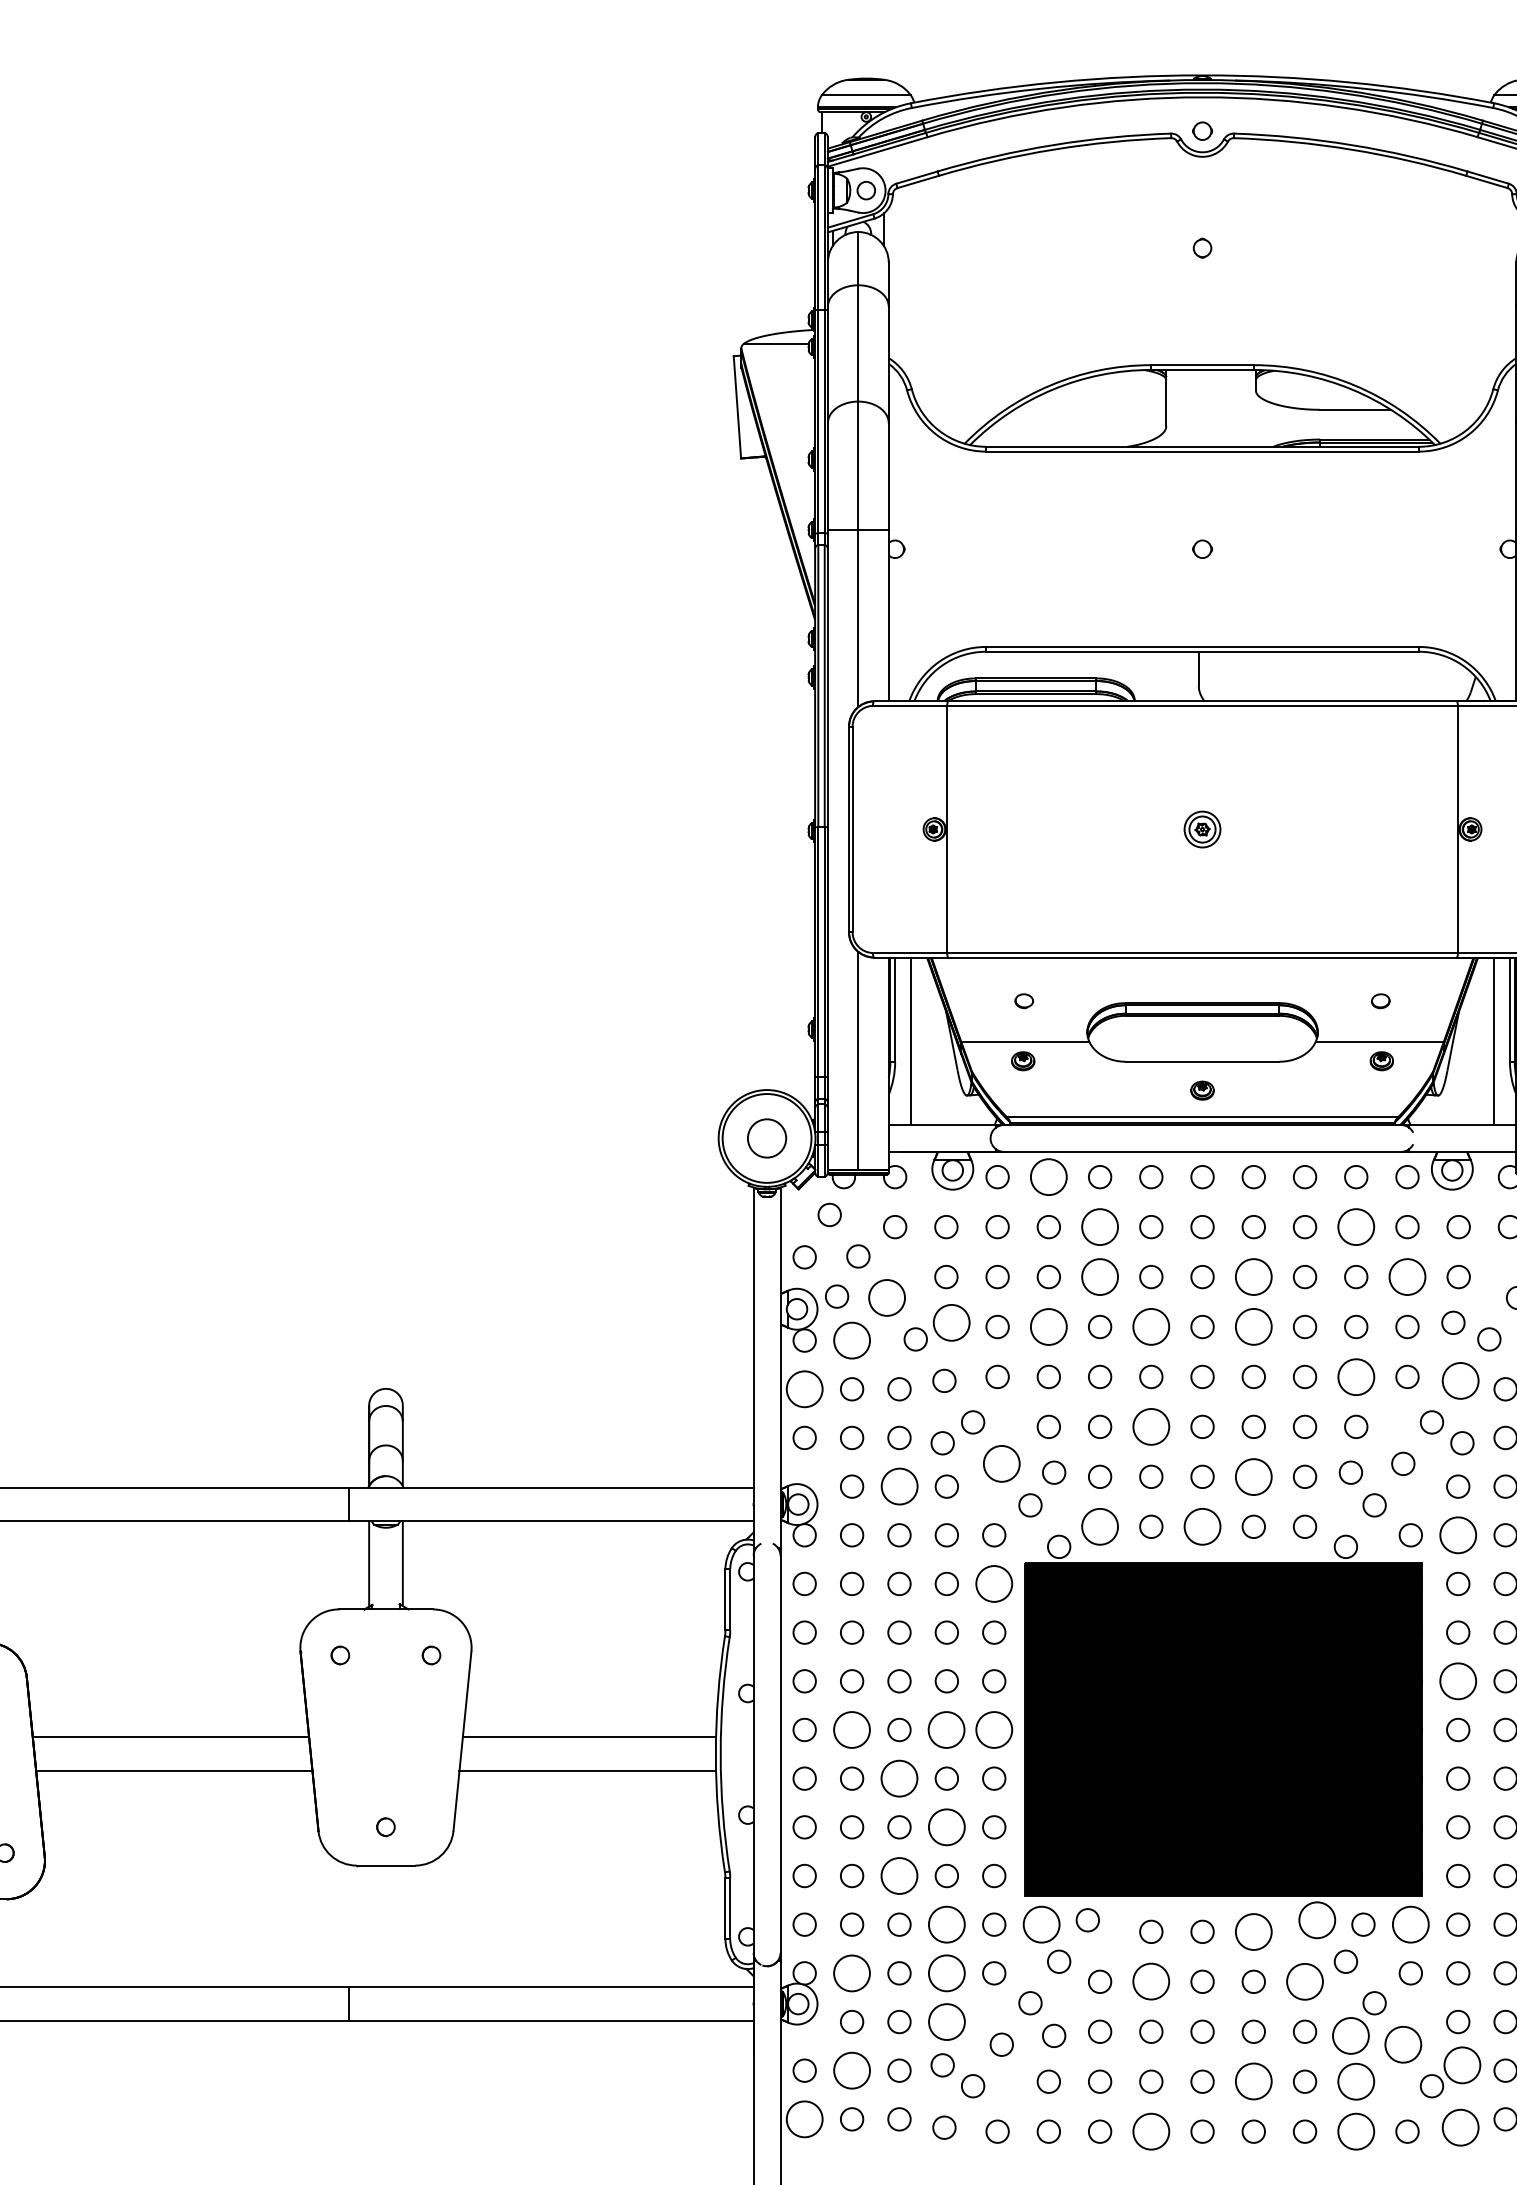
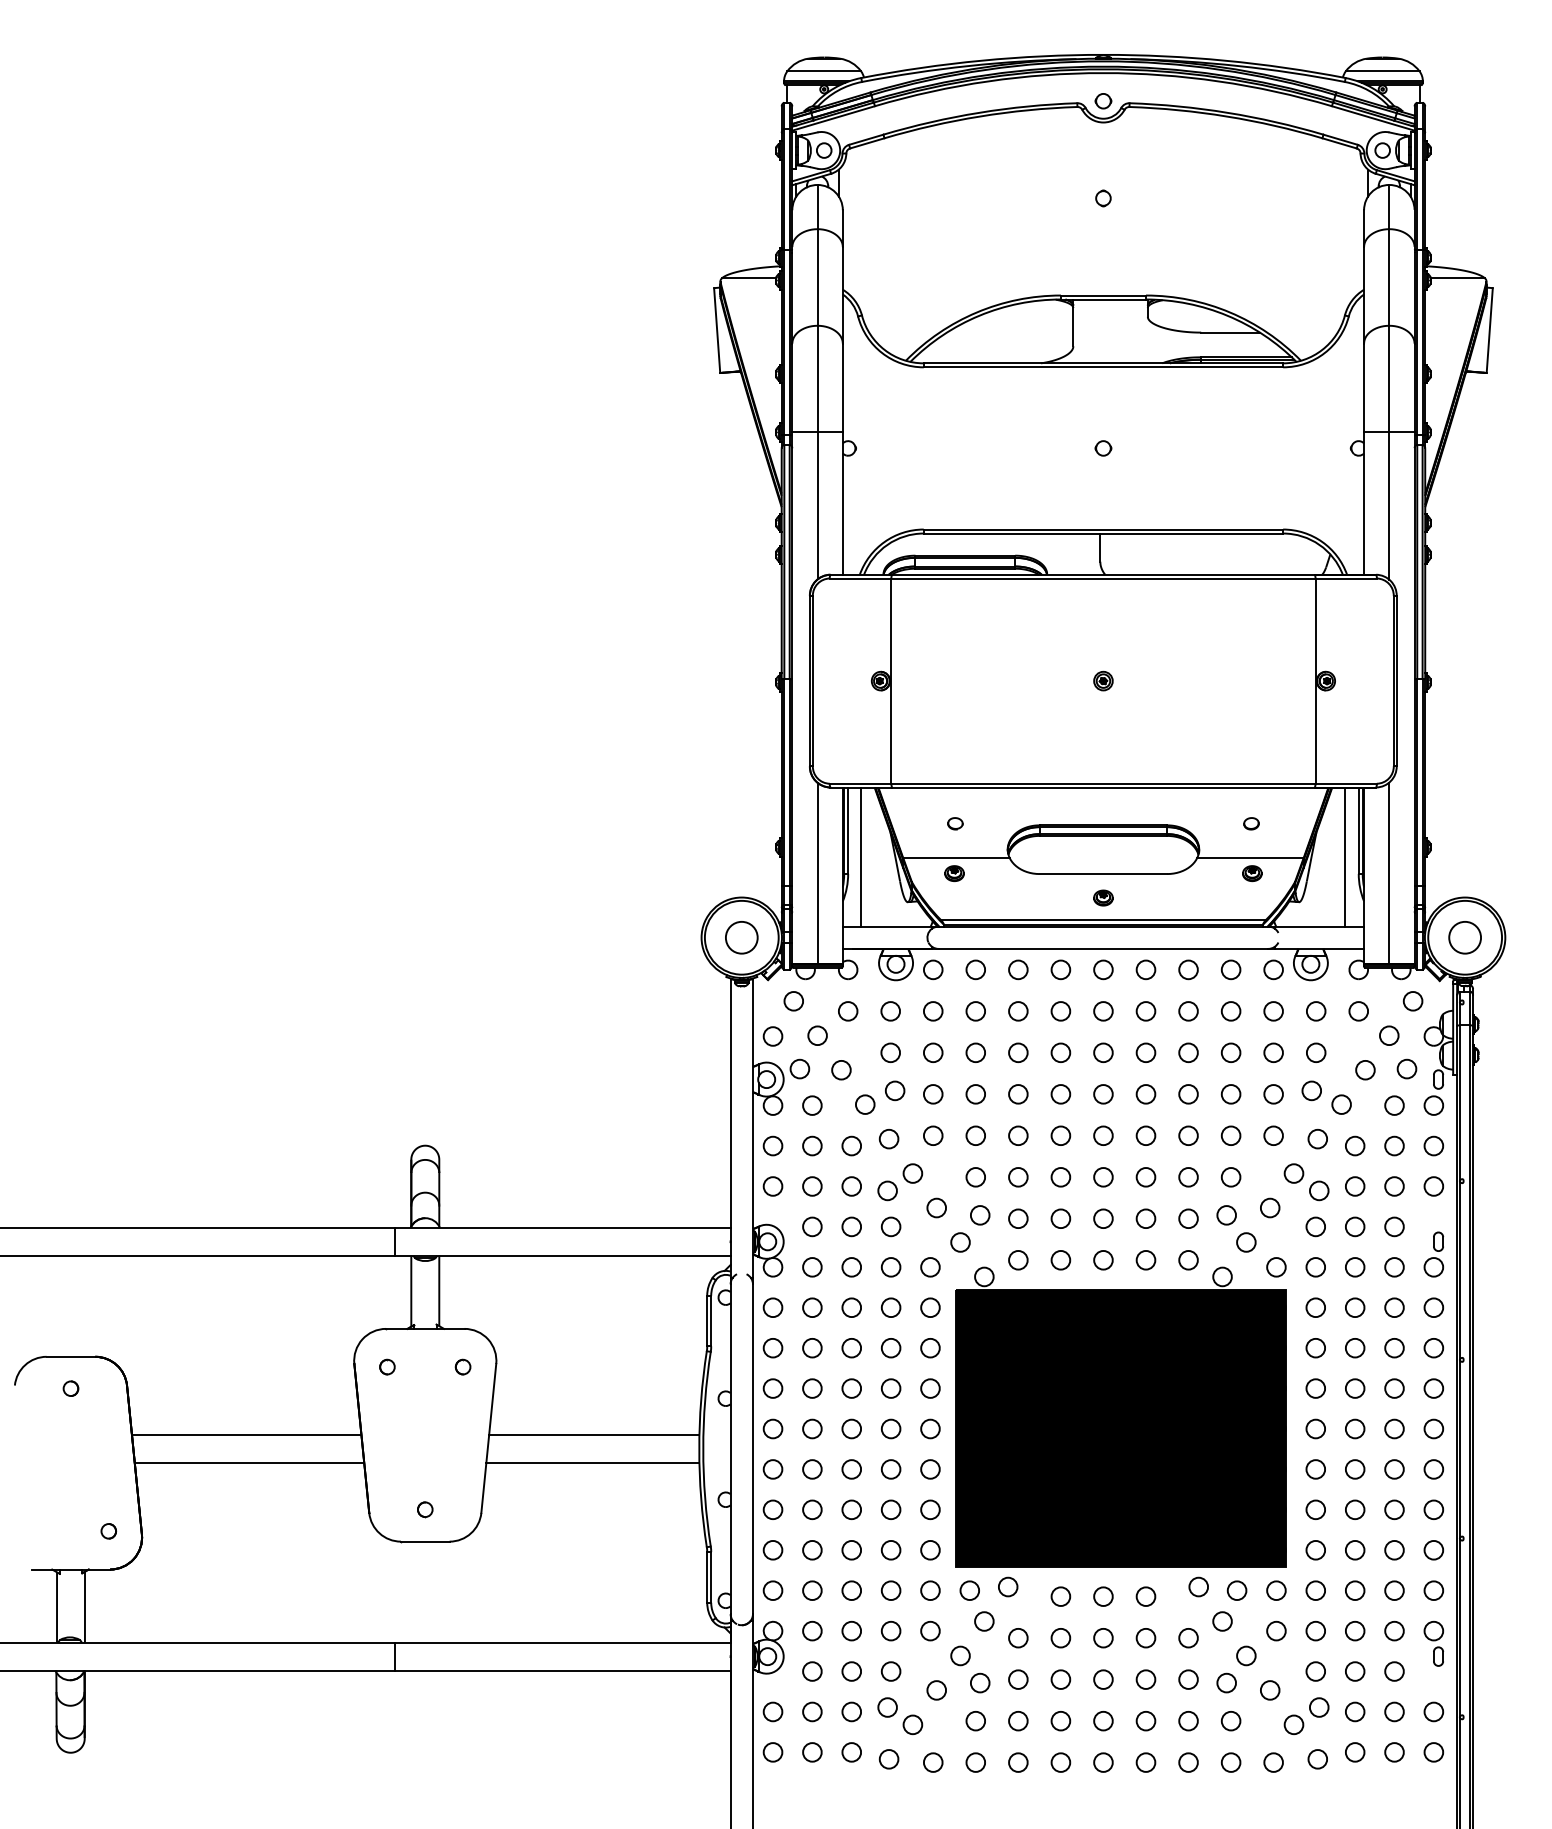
part: (1202, 828) -> (1103, 680), size x0.62
circle: (1048, 1176) -> (975, 969), size x0.62
circle: (1100, 1227) -> (1018, 1011), size x0.62
circle: (1355, 1227) -> (1230, 1011), size x0.62
circle: (1100, 1276) -> (1018, 1052), size x0.62
circle: (1253, 1276) -> (1145, 1052), size x0.62
circle: (1407, 1276) -> (1273, 1052), size x0.62
circle: (887, 1297) -> (841, 1069), size x0.62
circle: (950, 1322) -> (894, 1090), size x0.62
circle: (1048, 1327) -> (975, 1094), size x0.62
circle: (1150, 1327) -> (1060, 1094), size x0.62
circle: (1253, 1327) -> (1145, 1094), size x0.62
circle: (852, 1340) -> (812, 1105), size x0.62
circle: (1355, 1376) -> (1230, 1135), size x0.62
circle: (1460, 1380) -> (1317, 1138), size x0.62
circle: (804, 1388) -> (772, 1145), size x0.62
circle: (1150, 1427) -> (1060, 1177), size x0.62
circle: (1001, 1463) -> (936, 1207), size x0.62
circle: (1253, 1476) -> (1145, 1218), size x0.62
circle: (899, 1486) -> (851, 1226), size x0.62
circle: (1100, 1525) -> (1018, 1259), size x0.62
circle: (1202, 1525) -> (1103, 1259), size x0.62
circle: (1457, 1535) -> (1315, 1267), size x0.62
circle: (994, 1583) -> (930, 1307), size x0.62
circle: (1457, 1681) -> (1315, 1388), size x0.62
circle: (852, 1729) -> (812, 1428), size x0.62
circle: (947, 1729) -> (891, 1428), size x0.62
circle: (994, 1729) -> (930, 1428), size x0.62
circle: (899, 1778) -> (851, 1469), size x0.62
circle: (946, 1826) -> (890, 1509), size x0.62
circle: (899, 1875) -> (851, 1549), size x0.62
circle: (1316, 1919) -> (1198, 1586), size x0.62
circle: (946, 1924) -> (890, 1590), size x0.62
circle: (1041, 1924) -> (969, 1590), size x0.62
circle: (1410, 1924) -> (1276, 1590), size x0.62
circle: (1253, 1931) -> (1145, 1596), size x0.62
circle: (852, 1972) -> (812, 1630), size x0.62
circle: (946, 1972) -> (890, 1630), size x0.62
circle: (1304, 1981) -> (1188, 1637), size x0.62
circle: (1150, 1982) -> (1060, 1638), size x0.62
circle: (946, 2021) -> (890, 1671), size x0.62
circle: (1350, 2035) -> (1226, 1682), size x0.62
circle: (1402, 2044) -> (1269, 1690), size x0.62
circle: (1461, 2065) -> (1318, 1707), size x0.62
circle: (852, 2070) -> (812, 1711), size x0.62
circle: (1355, 2080) -> (1230, 1720), size x0.62
circle: (1253, 2082) -> (1145, 1721), size x0.62
circle: (804, 2119) -> (772, 1752), size x0.62
circle: (1460, 2127) -> (1317, 1759), size x0.62
circle: (1150, 2131) -> (1060, 1762), size x0.62
circle: (1355, 2131) -> (1230, 1762), size x0.62

